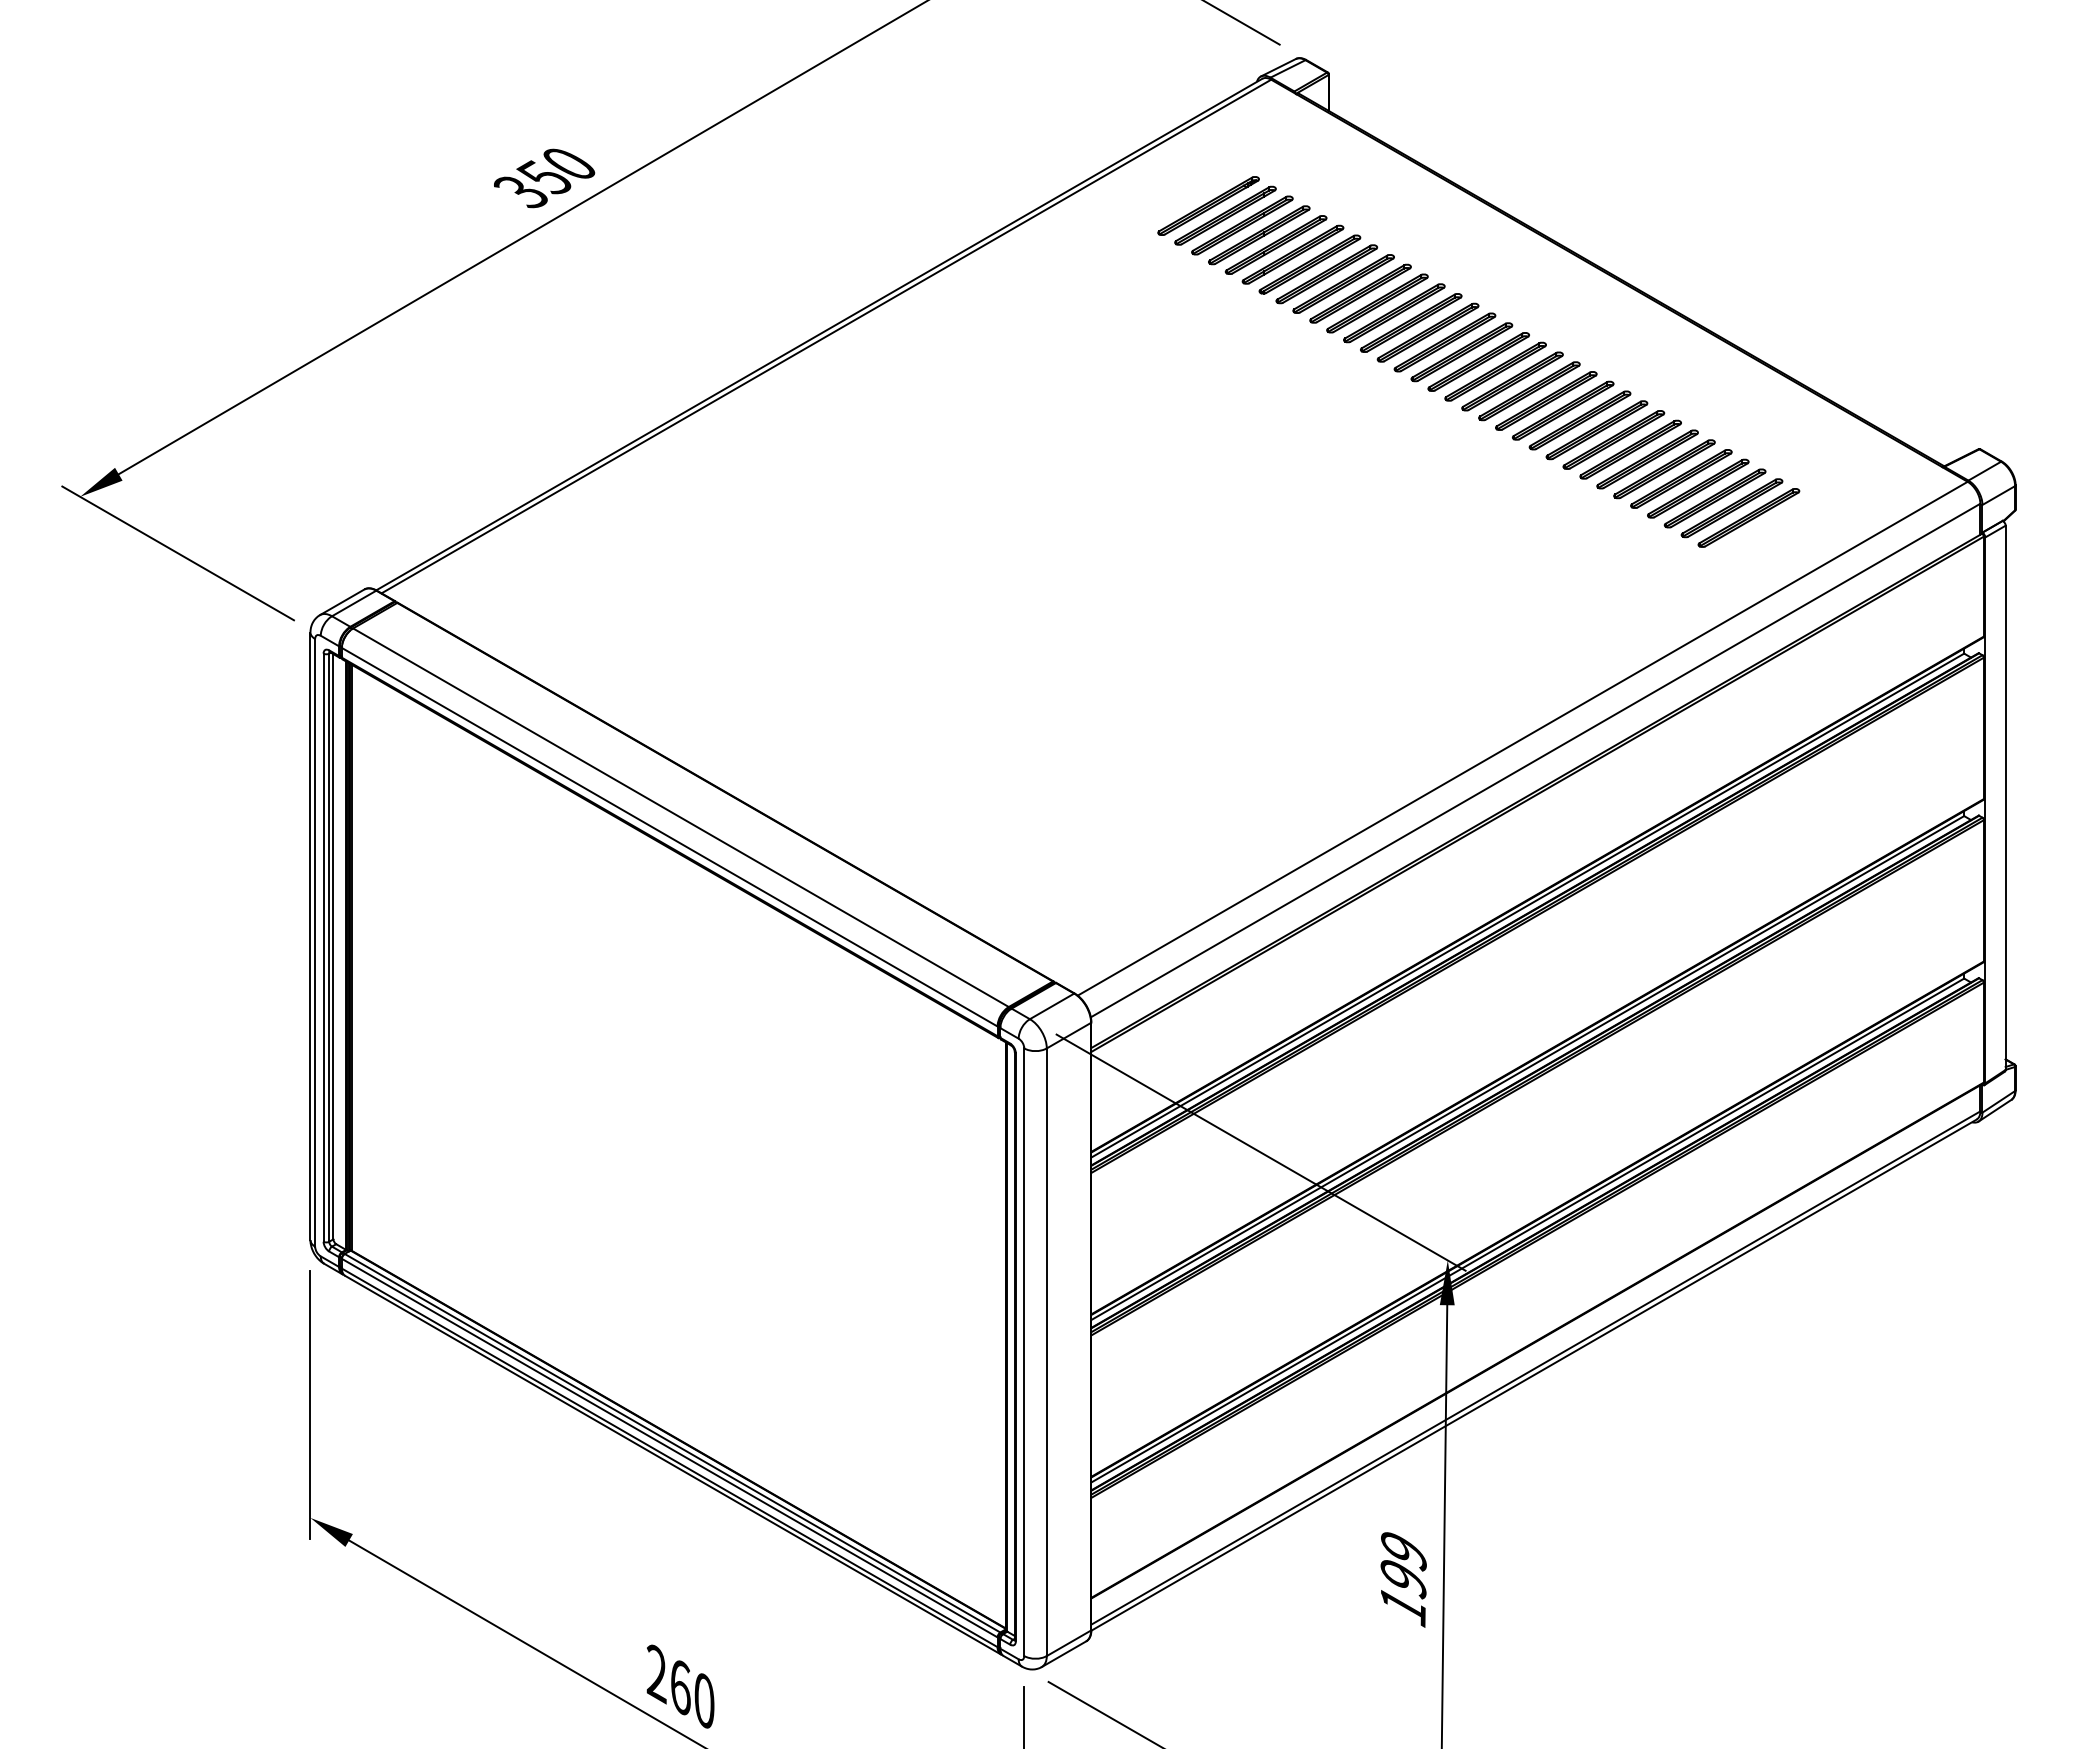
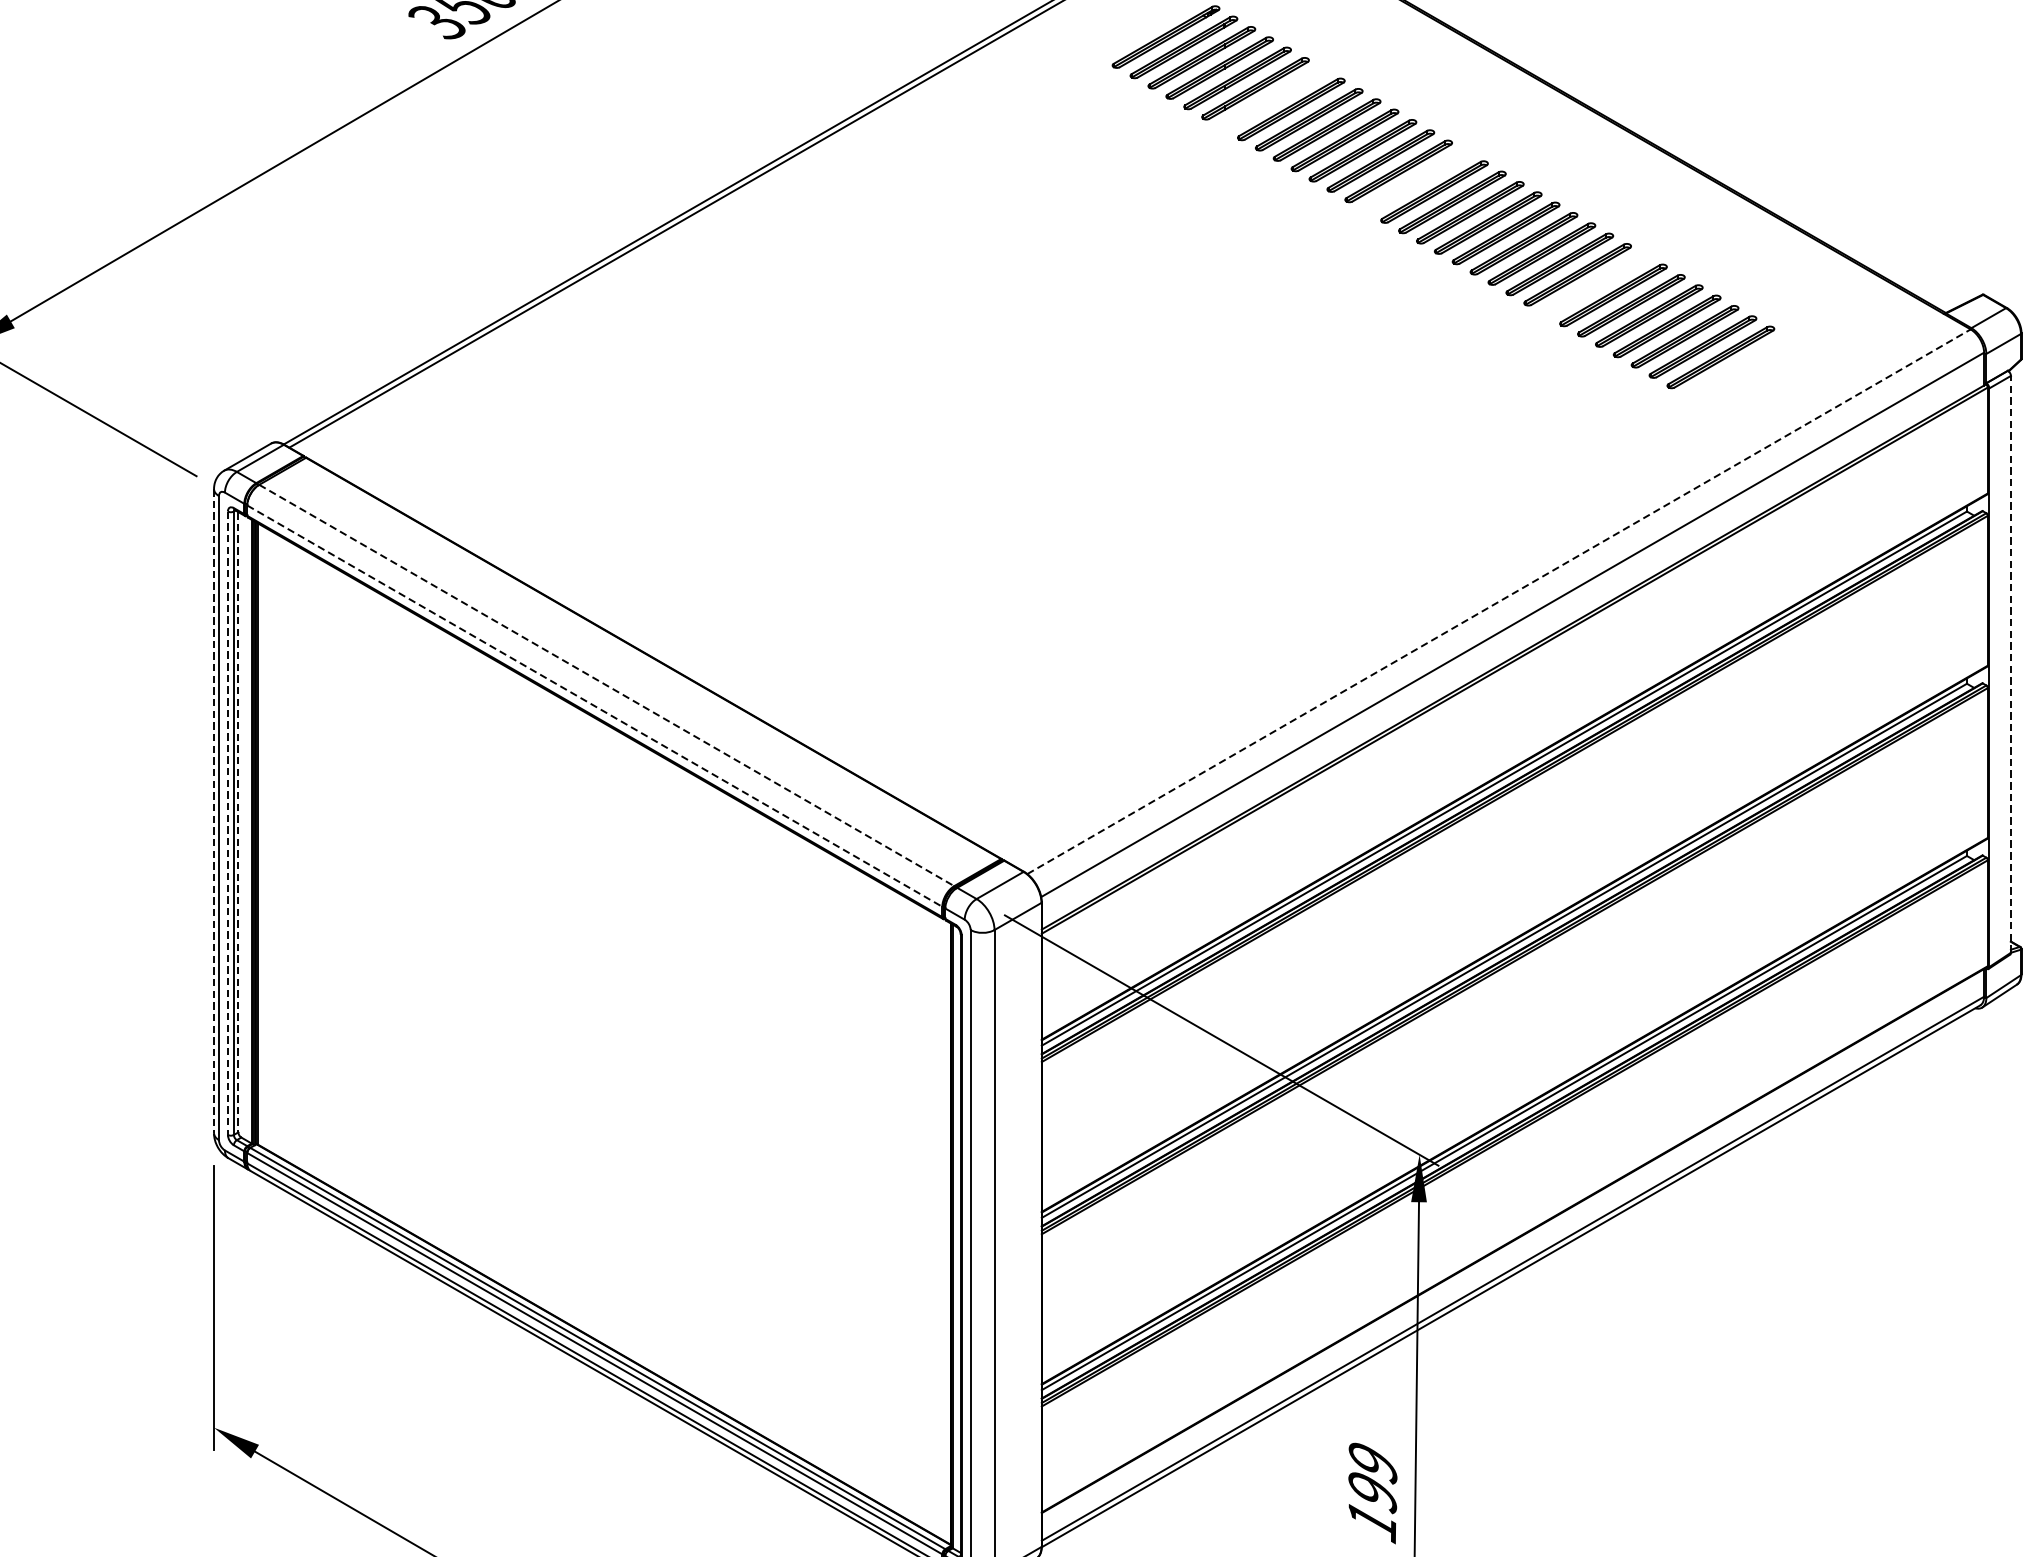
part: (1309, 264) -> (1272, 99), removed
part: (1444, 342) -> (1416, 181), removed
part: (1613, 439) -> (1595, 284), removed
part: (1748, 517) -> (1738, 367), removed
line: (1522, 738) -> (1498, 601), solid -> dashed
line: (2005, 797) -> (2010, 664), solid -> dashed
line: (680, 817) -> (606, 685), solid -> dashed
line: (669, 837) -> (594, 706), solid -> dashed
line: (310, 936) -> (214, 811), solid -> dashed
line: (333, 946) -> (238, 821), solid -> dashed
line: (323, 948) -> (227, 824), solid -> dashed

